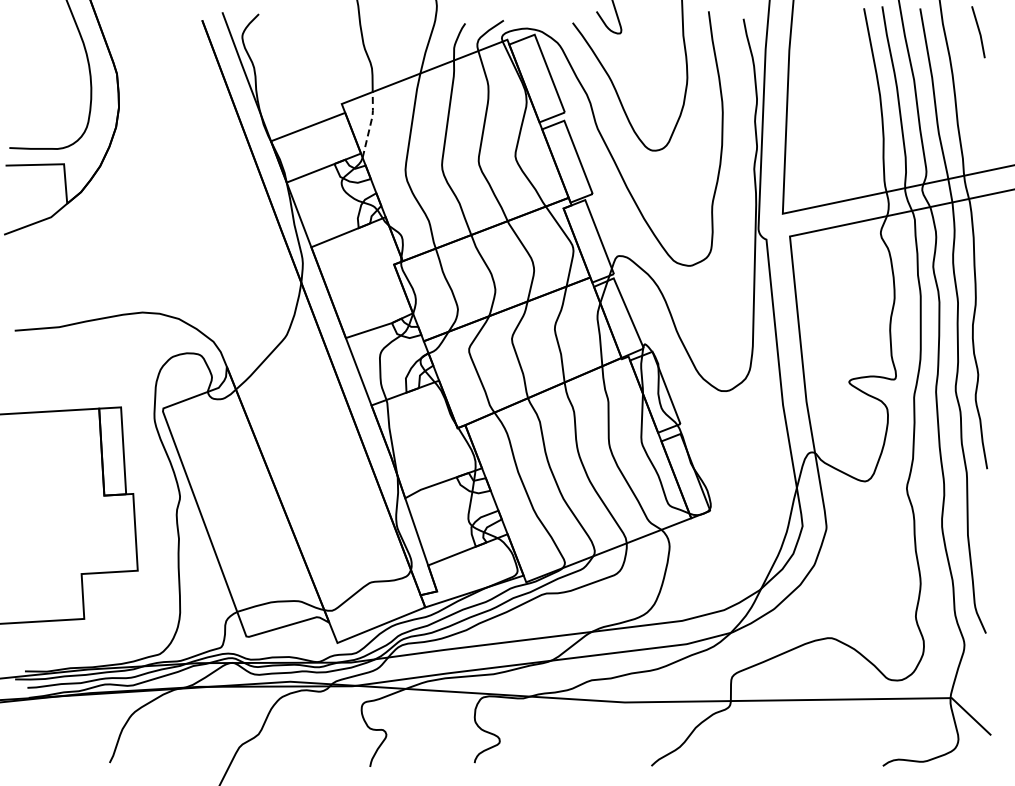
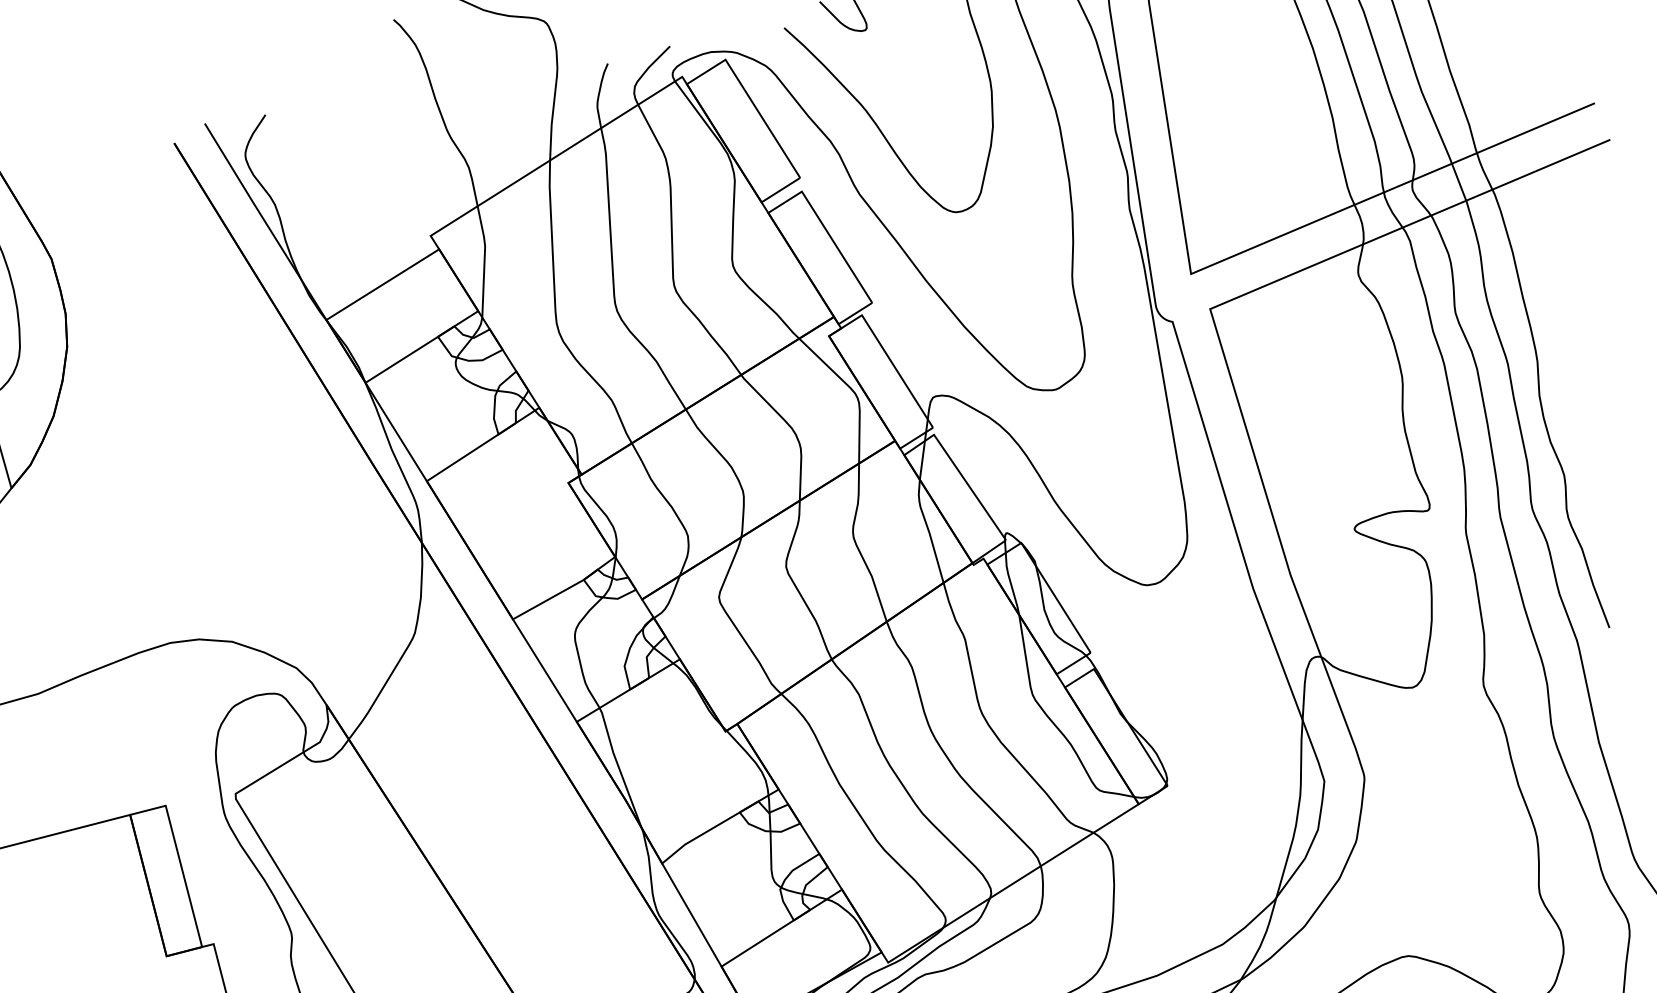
line: (370, 124) -> (484, 260), dashed -> solid

